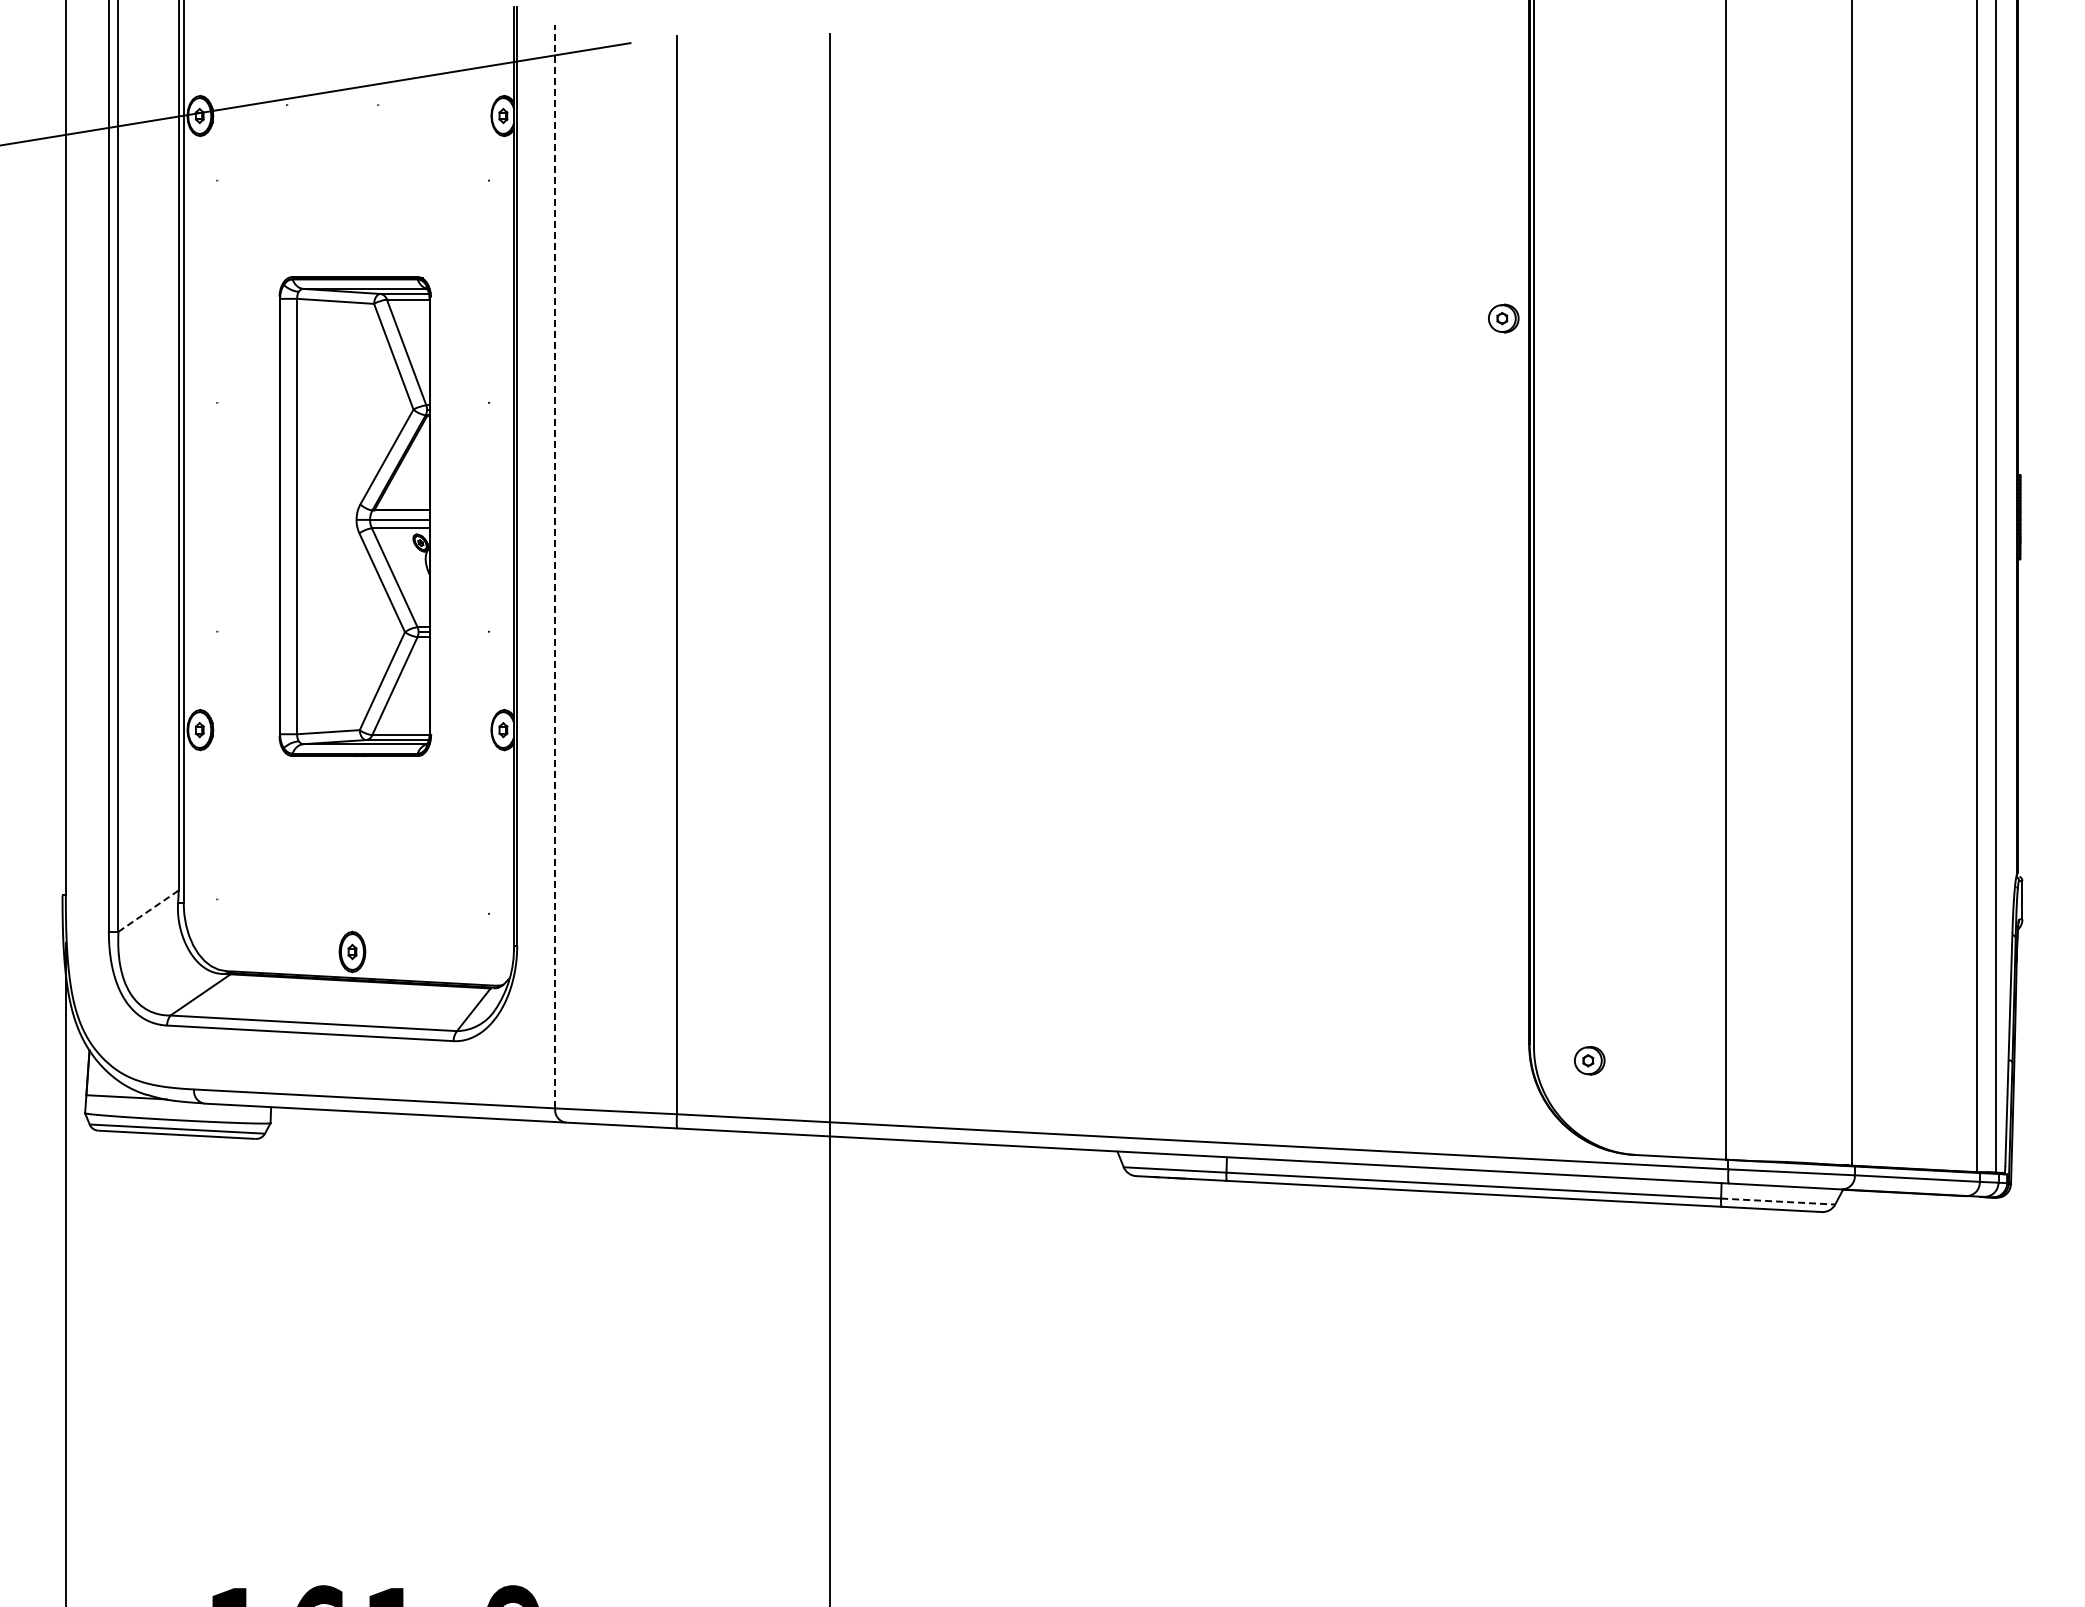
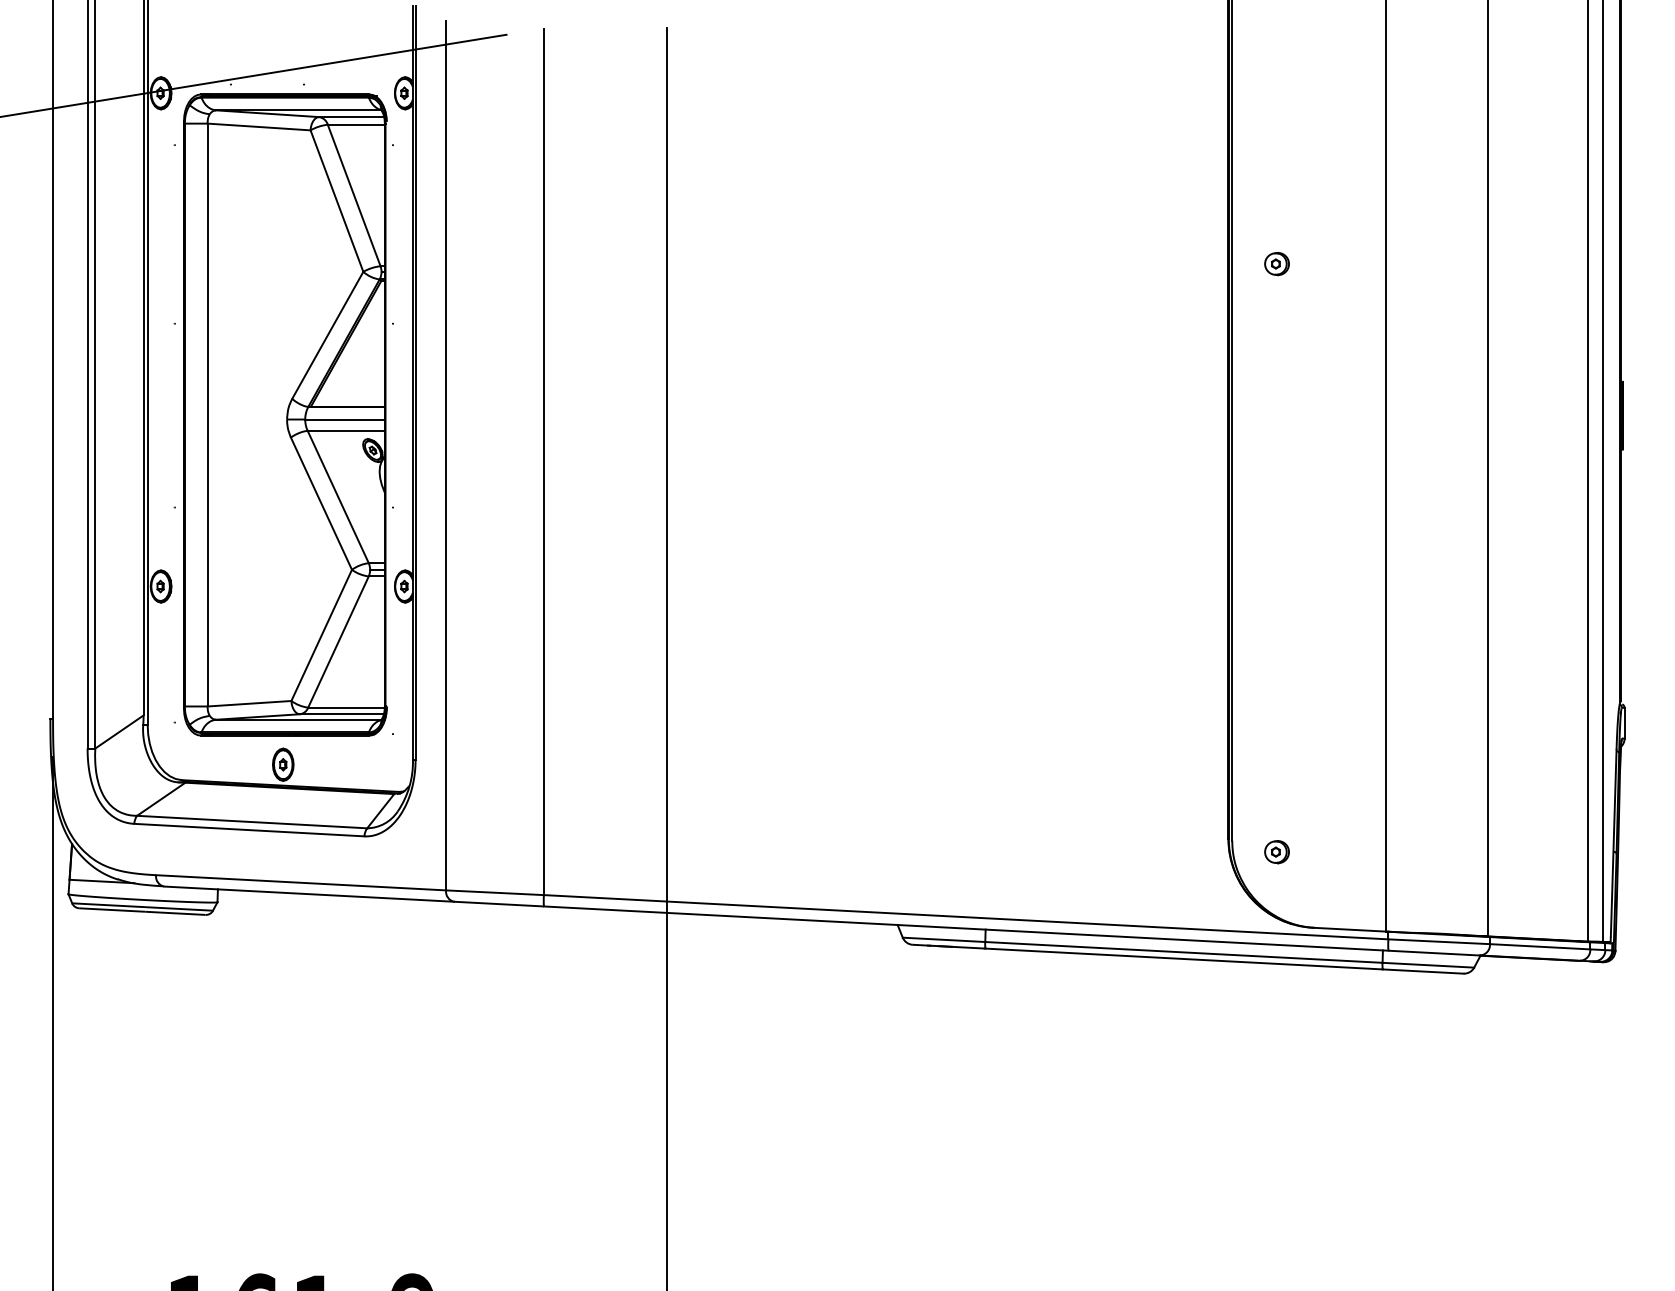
part: (1503, 318) -> (1276, 263), moved
part: (355, 516) -> (285, 414), size x1.67
line: (555, 566) -> (446, 455), dashed -> solid
line: (148, 911) -> (119, 732), dashed -> solid
line: (1778, 1201) -> (1428, 965), dashed -> solid

